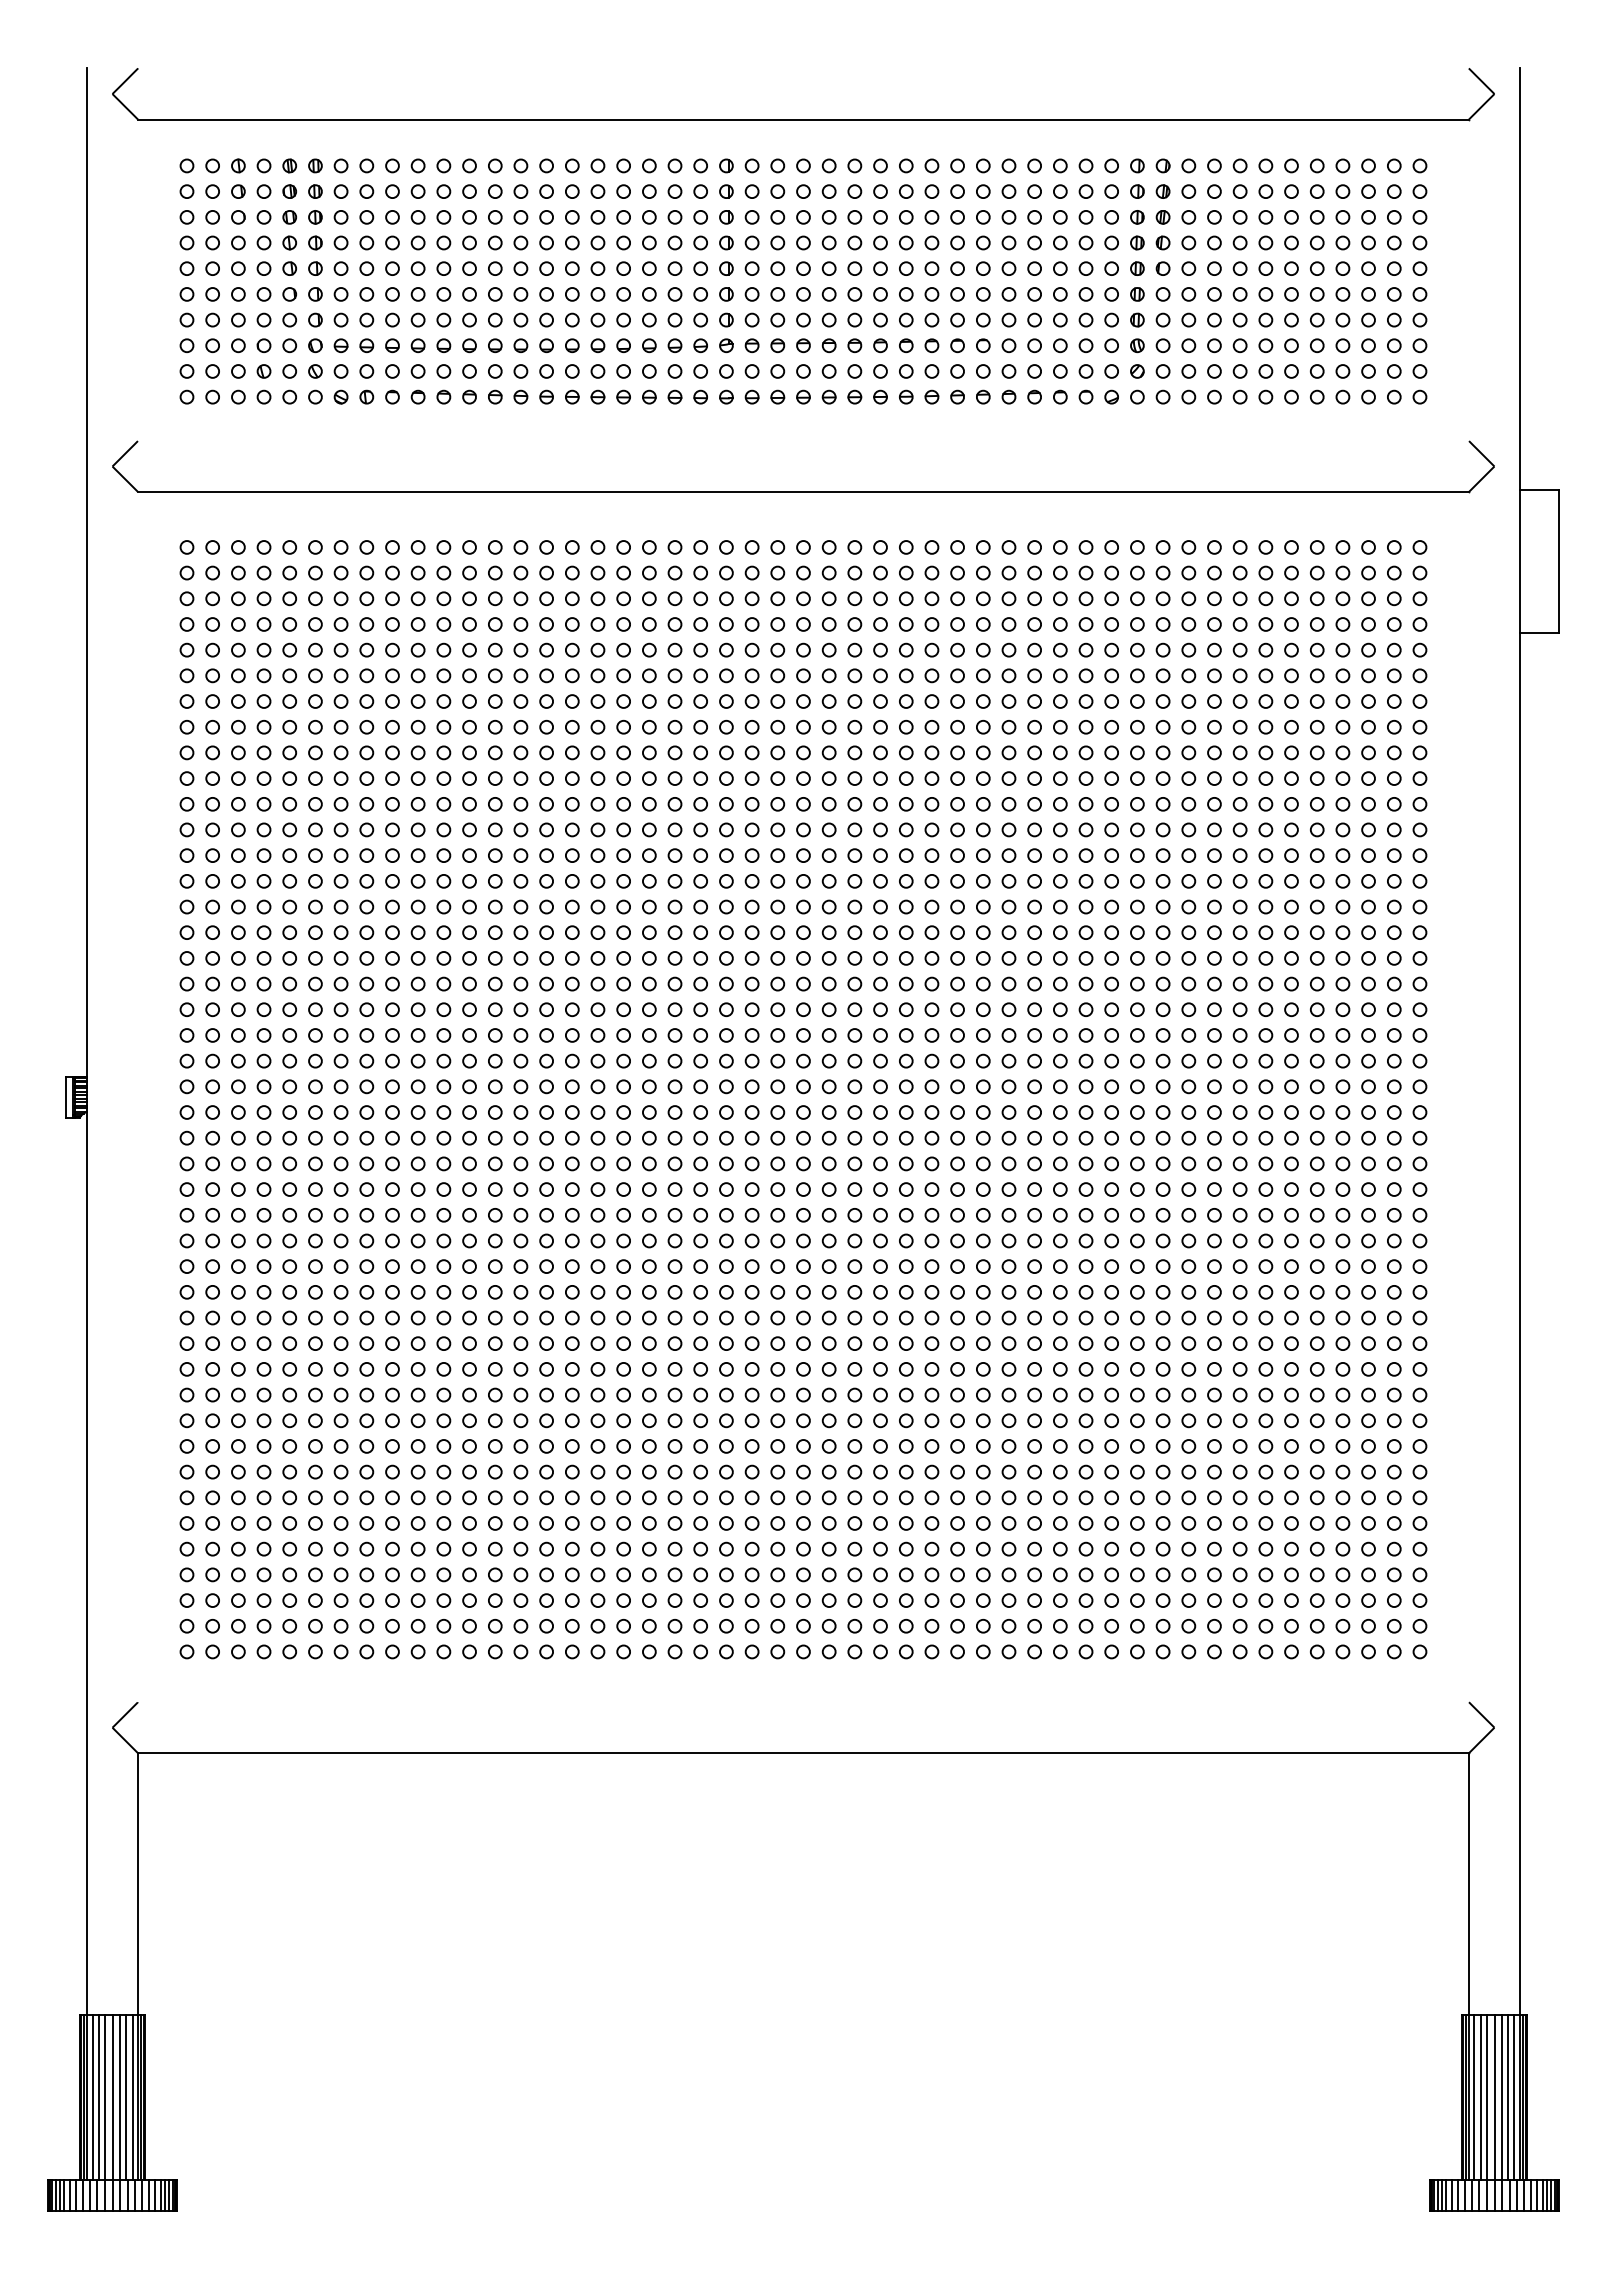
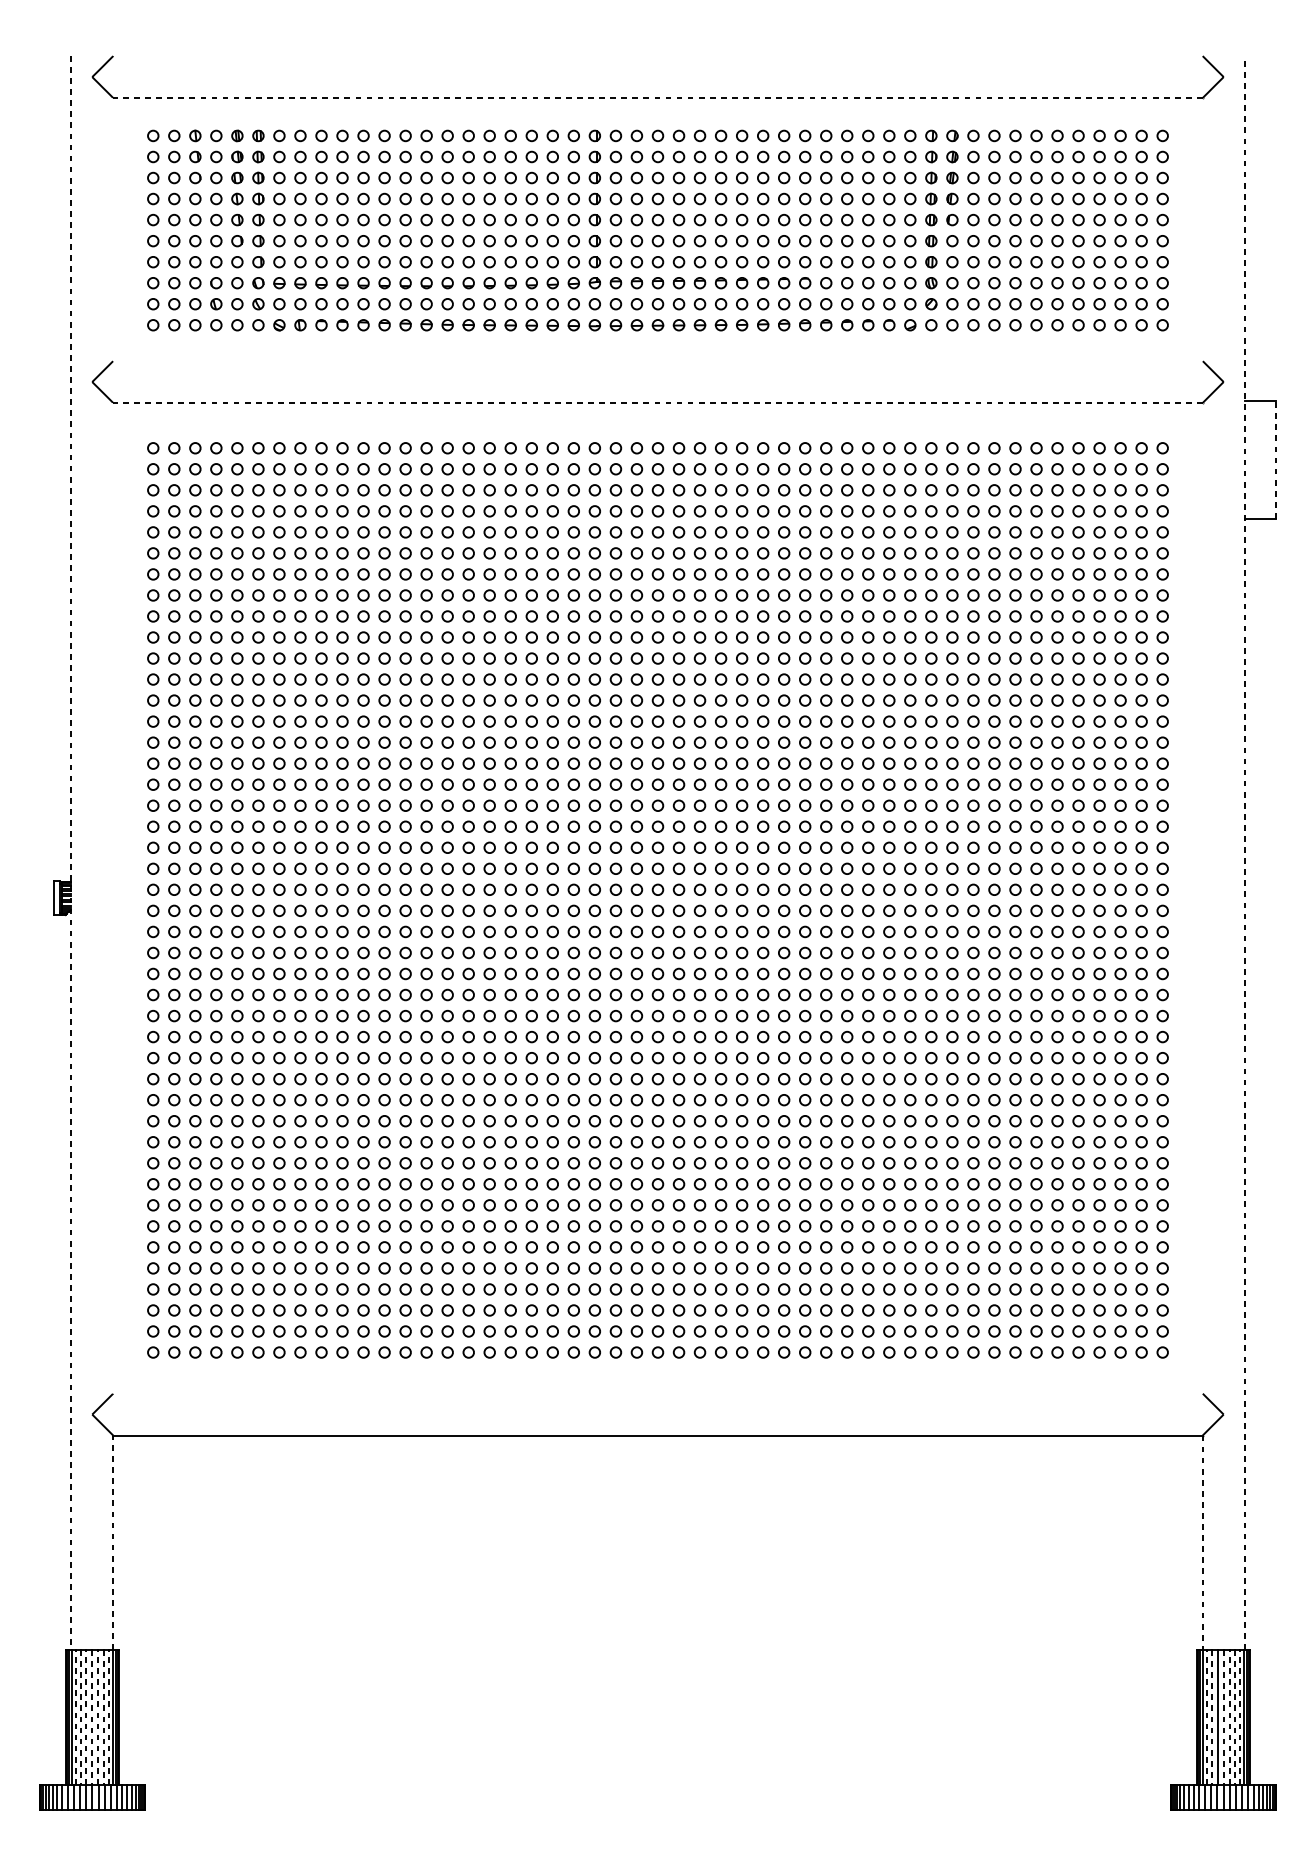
line: (803, 119) -> (658, 97), solid -> dashed
line: (803, 492) -> (658, 403), solid -> dashed
line: (1558, 561) -> (1276, 459), solid -> dashed
line: (86, 1041) -> (70, 852), solid -> dashed
line: (1520, 1041) -> (1245, 852), solid -> dashed
line: (138, 1883) -> (113, 1542), solid -> dashed
line: (1468, 1884) -> (1202, 1542), solid -> dashed
line: (92, 2097) -> (75, 1717), solid -> dashed
line: (105, 2097) -> (86, 1717), solid -> dashed
line: (119, 2097) -> (98, 1717), solid -> dashed
line: (132, 2097) -> (108, 1717), solid -> dashed
line: (1474, 2097) -> (1207, 1717), solid -> dashed
line: (1501, 2097) -> (1229, 1717), solid -> dashed
line: (1514, 2097) -> (1240, 1717), solid -> dashed
line: (98, 2098) -> (80, 1718), solid -> dashed
line: (112, 2098) -> (92, 1718), solid -> dashed
line: (126, 2098) -> (103, 1718), solid -> dashed
line: (1480, 2098) -> (1212, 1718), solid -> dashed
line: (1494, 2098) -> (1223, 1718), solid -> dashed
line: (1508, 2098) -> (1235, 1718), solid -> dashed

